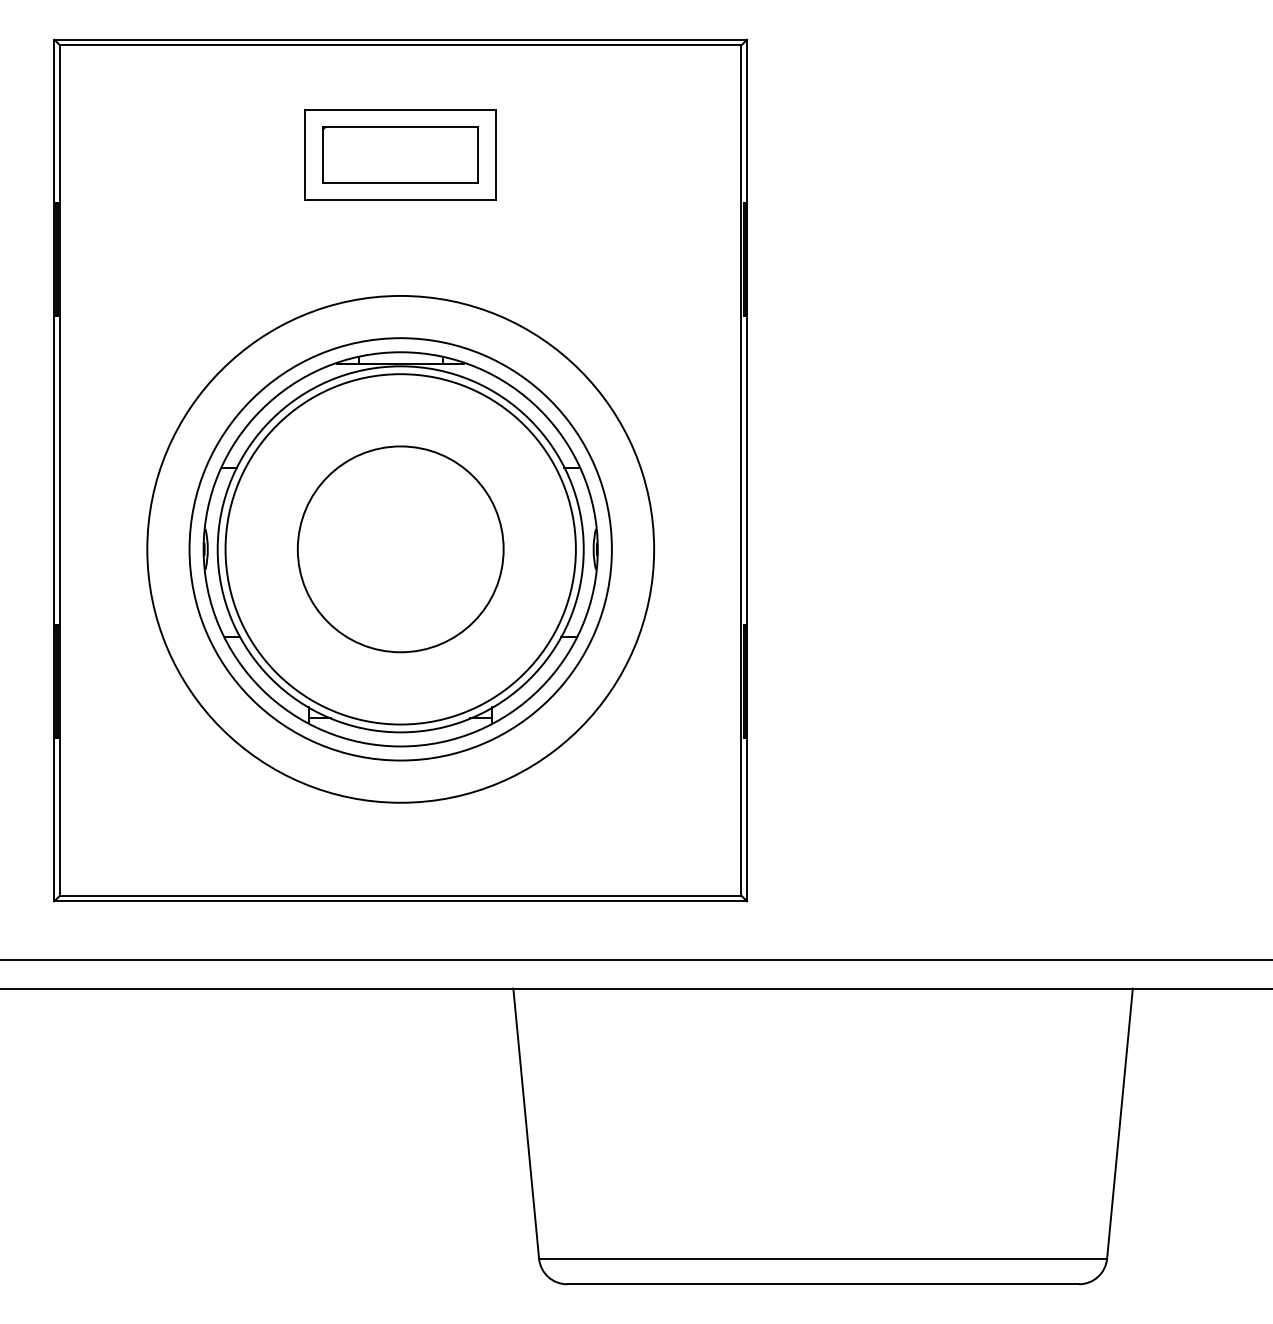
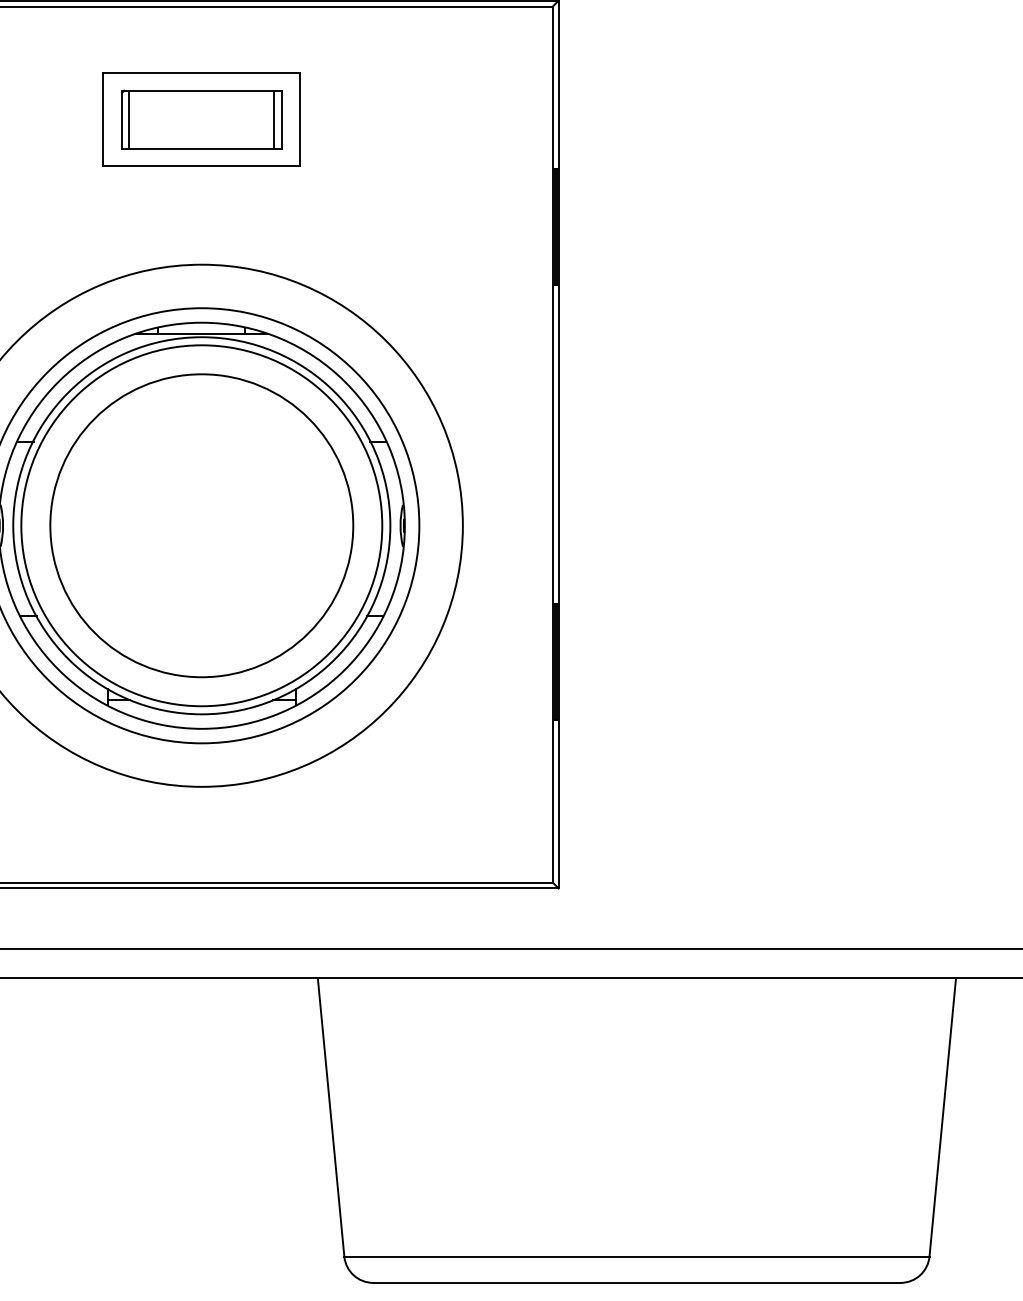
line: (330, 155) -> (129, 120), added
line: (471, 155) -> (274, 120), added
circle: (400, 549) -> (201, 525), size x1.43

